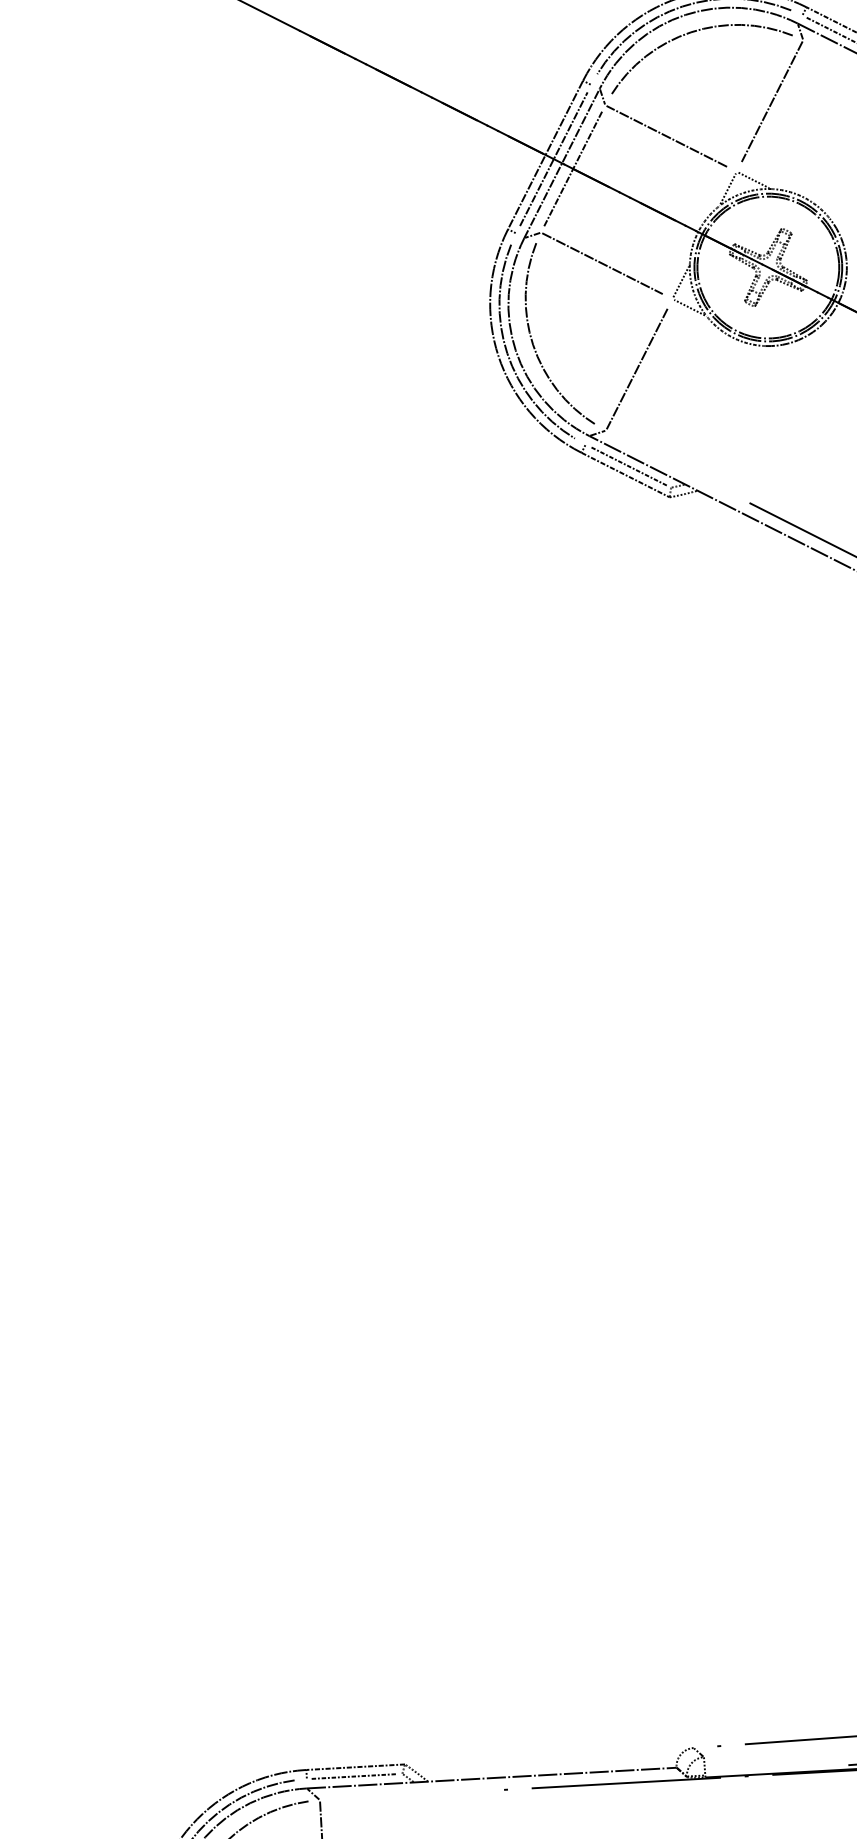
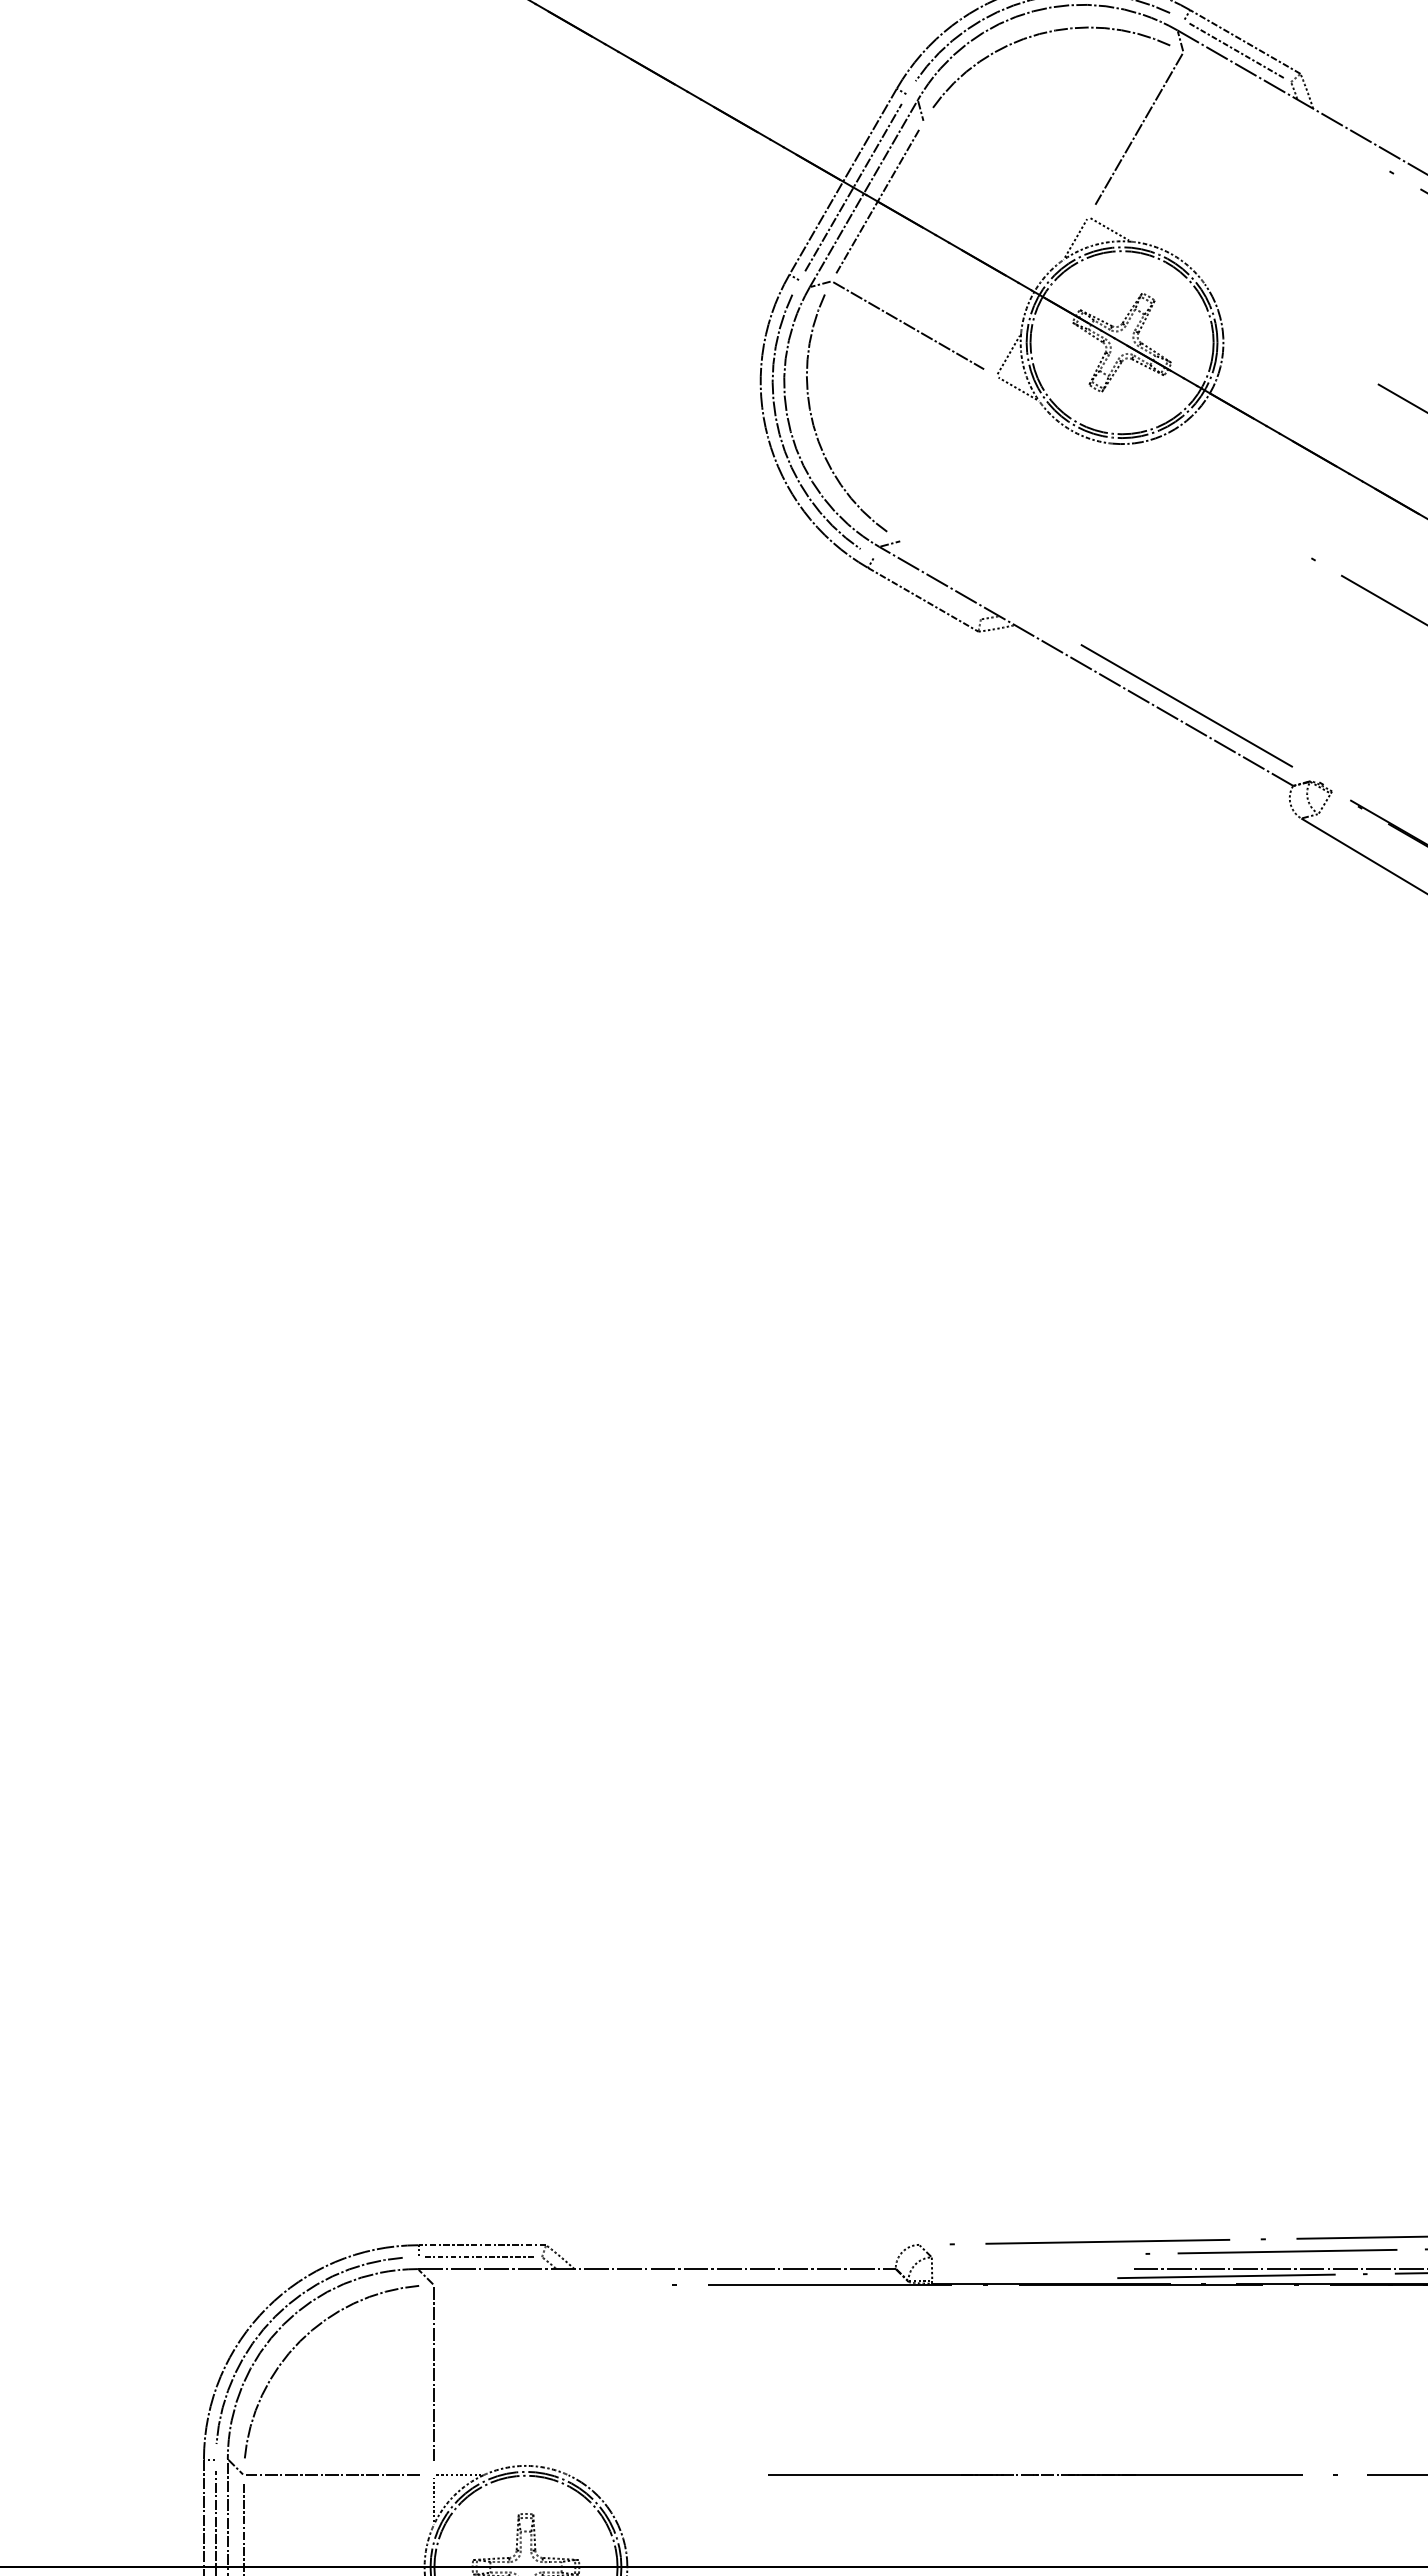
line: (666, 135) -> (1000, 165), removed
line: (636, 368) -> (945, 463), removed
line: (628, 466) -> (927, 588), removed

